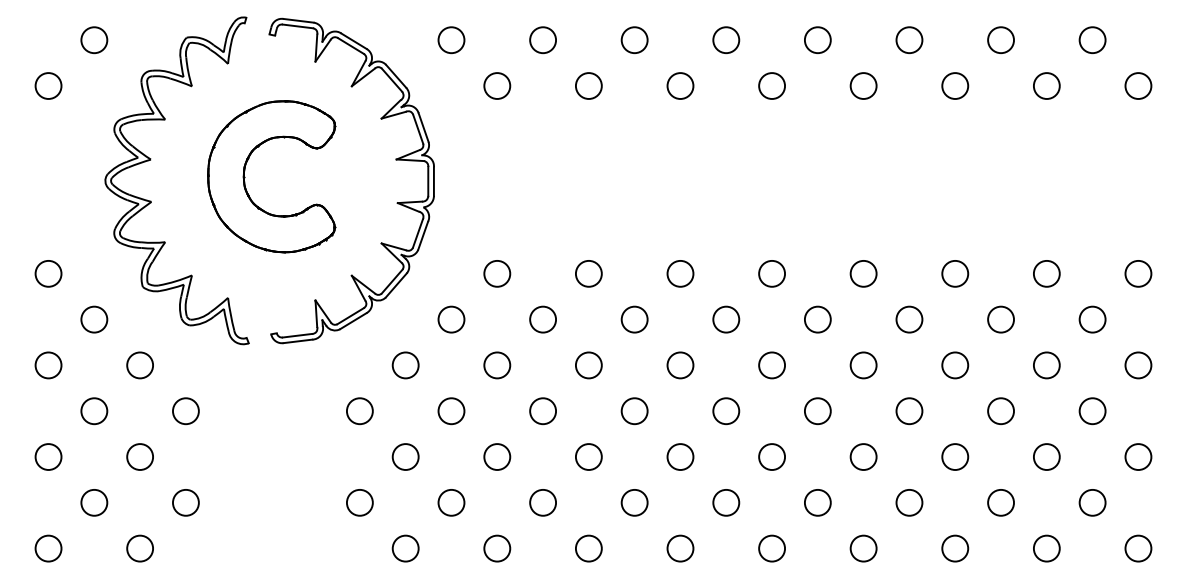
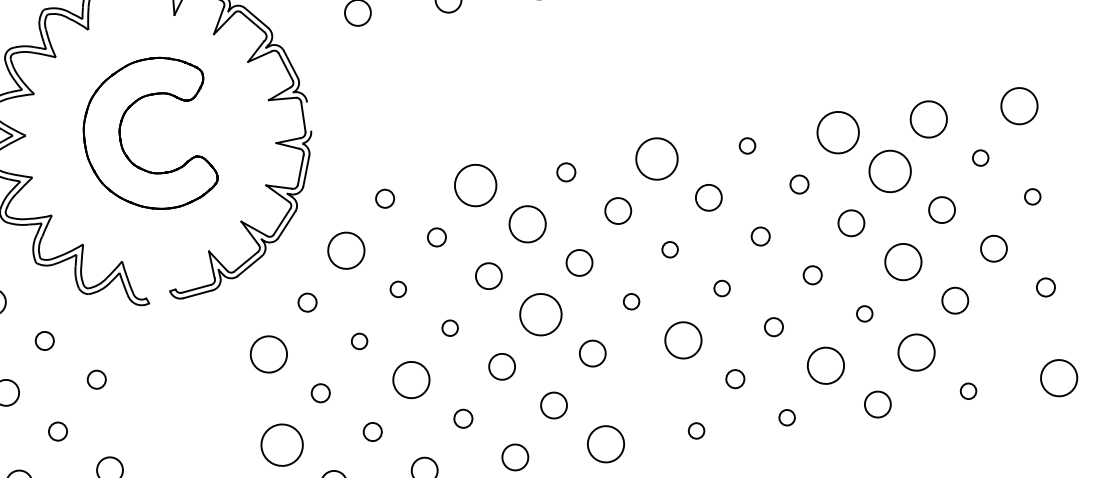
line: (433, 181) -> (308, 116), removed
circle: (497, 273) -> (385, 198), size x0.7
circle: (588, 273) -> (475, 185), size x1.6
circle: (680, 273) -> (566, 171), size x0.7
circle: (771, 273) -> (656, 158), size x1.6
circle: (863, 273) -> (747, 145), size x0.6
circle: (955, 273) -> (838, 132), size x1.6
circle: (1046, 273) -> (928, 119), size x1.4
circle: (1138, 273) -> (1019, 105), size x1.4
circle: (451, 319) -> (346, 250), size x1.4
circle: (542, 319) -> (436, 237), size x0.7
circle: (634, 319) -> (527, 224), size x1.4
circle: (909, 319) -> (799, 184), size x0.7
circle: (1000, 319) -> (889, 171), size x1.6
circle: (1092, 319) -> (980, 158), size x0.6
circle: (139, 365) -> (44, 341), size x0.7
circle: (405, 365) -> (307, 302), size x0.7
circle: (497, 365) -> (398, 289), size x0.6
circle: (771, 365) -> (669, 249), size x0.6
circle: (863, 365) -> (760, 236), size x0.7
circle: (1138, 365) -> (1032, 196), size x0.6
circle: (1000, 410) -> (902, 261), size x1.4
circle: (185, 411) -> (96, 380), size x0.7
circle: (359, 411) -> (268, 354), size x1.4
circle: (451, 411) -> (359, 341), size x0.6
circle: (542, 411) -> (449, 328), size x0.6
circle: (634, 411) -> (540, 315), size x1.6
circle: (726, 411) -> (631, 301), size x0.6
circle: (817, 411) -> (721, 288), size x0.6
circle: (909, 411) -> (812, 275), size x0.7
circle: (139, 456) -> (57, 431), size x0.7
circle: (405, 456) -> (320, 392), size x0.7
circle: (497, 456) -> (411, 379), size x1.4
circle: (771, 456) -> (682, 339), size x1.4
circle: (863, 456) -> (773, 326), size x0.7
circle: (955, 456) -> (864, 313), size x0.6
circle: (1138, 456) -> (1045, 286), size x0.7
circle: (359, 502) -> (281, 444), size x1.6
circle: (451, 502) -> (372, 431), size x0.7
circle: (542, 502) -> (462, 418), size x0.7
circle: (726, 502) -> (644, 391), removed
circle: (817, 502) -> (734, 378), size x0.7
circle: (909, 502) -> (825, 365), size x1.4
circle: (1000, 502) -> (915, 352), size x1.4
circle: (1092, 502) -> (1007, 339), removed
circle: (680, 548) -> (605, 444), size x1.4
circle: (771, 548) -> (696, 430), size x0.6
circle: (863, 548) -> (787, 417), size x0.6
circle: (1046, 548) -> (968, 391), size x0.6
circle: (1138, 548) -> (1059, 378), size x1.4

